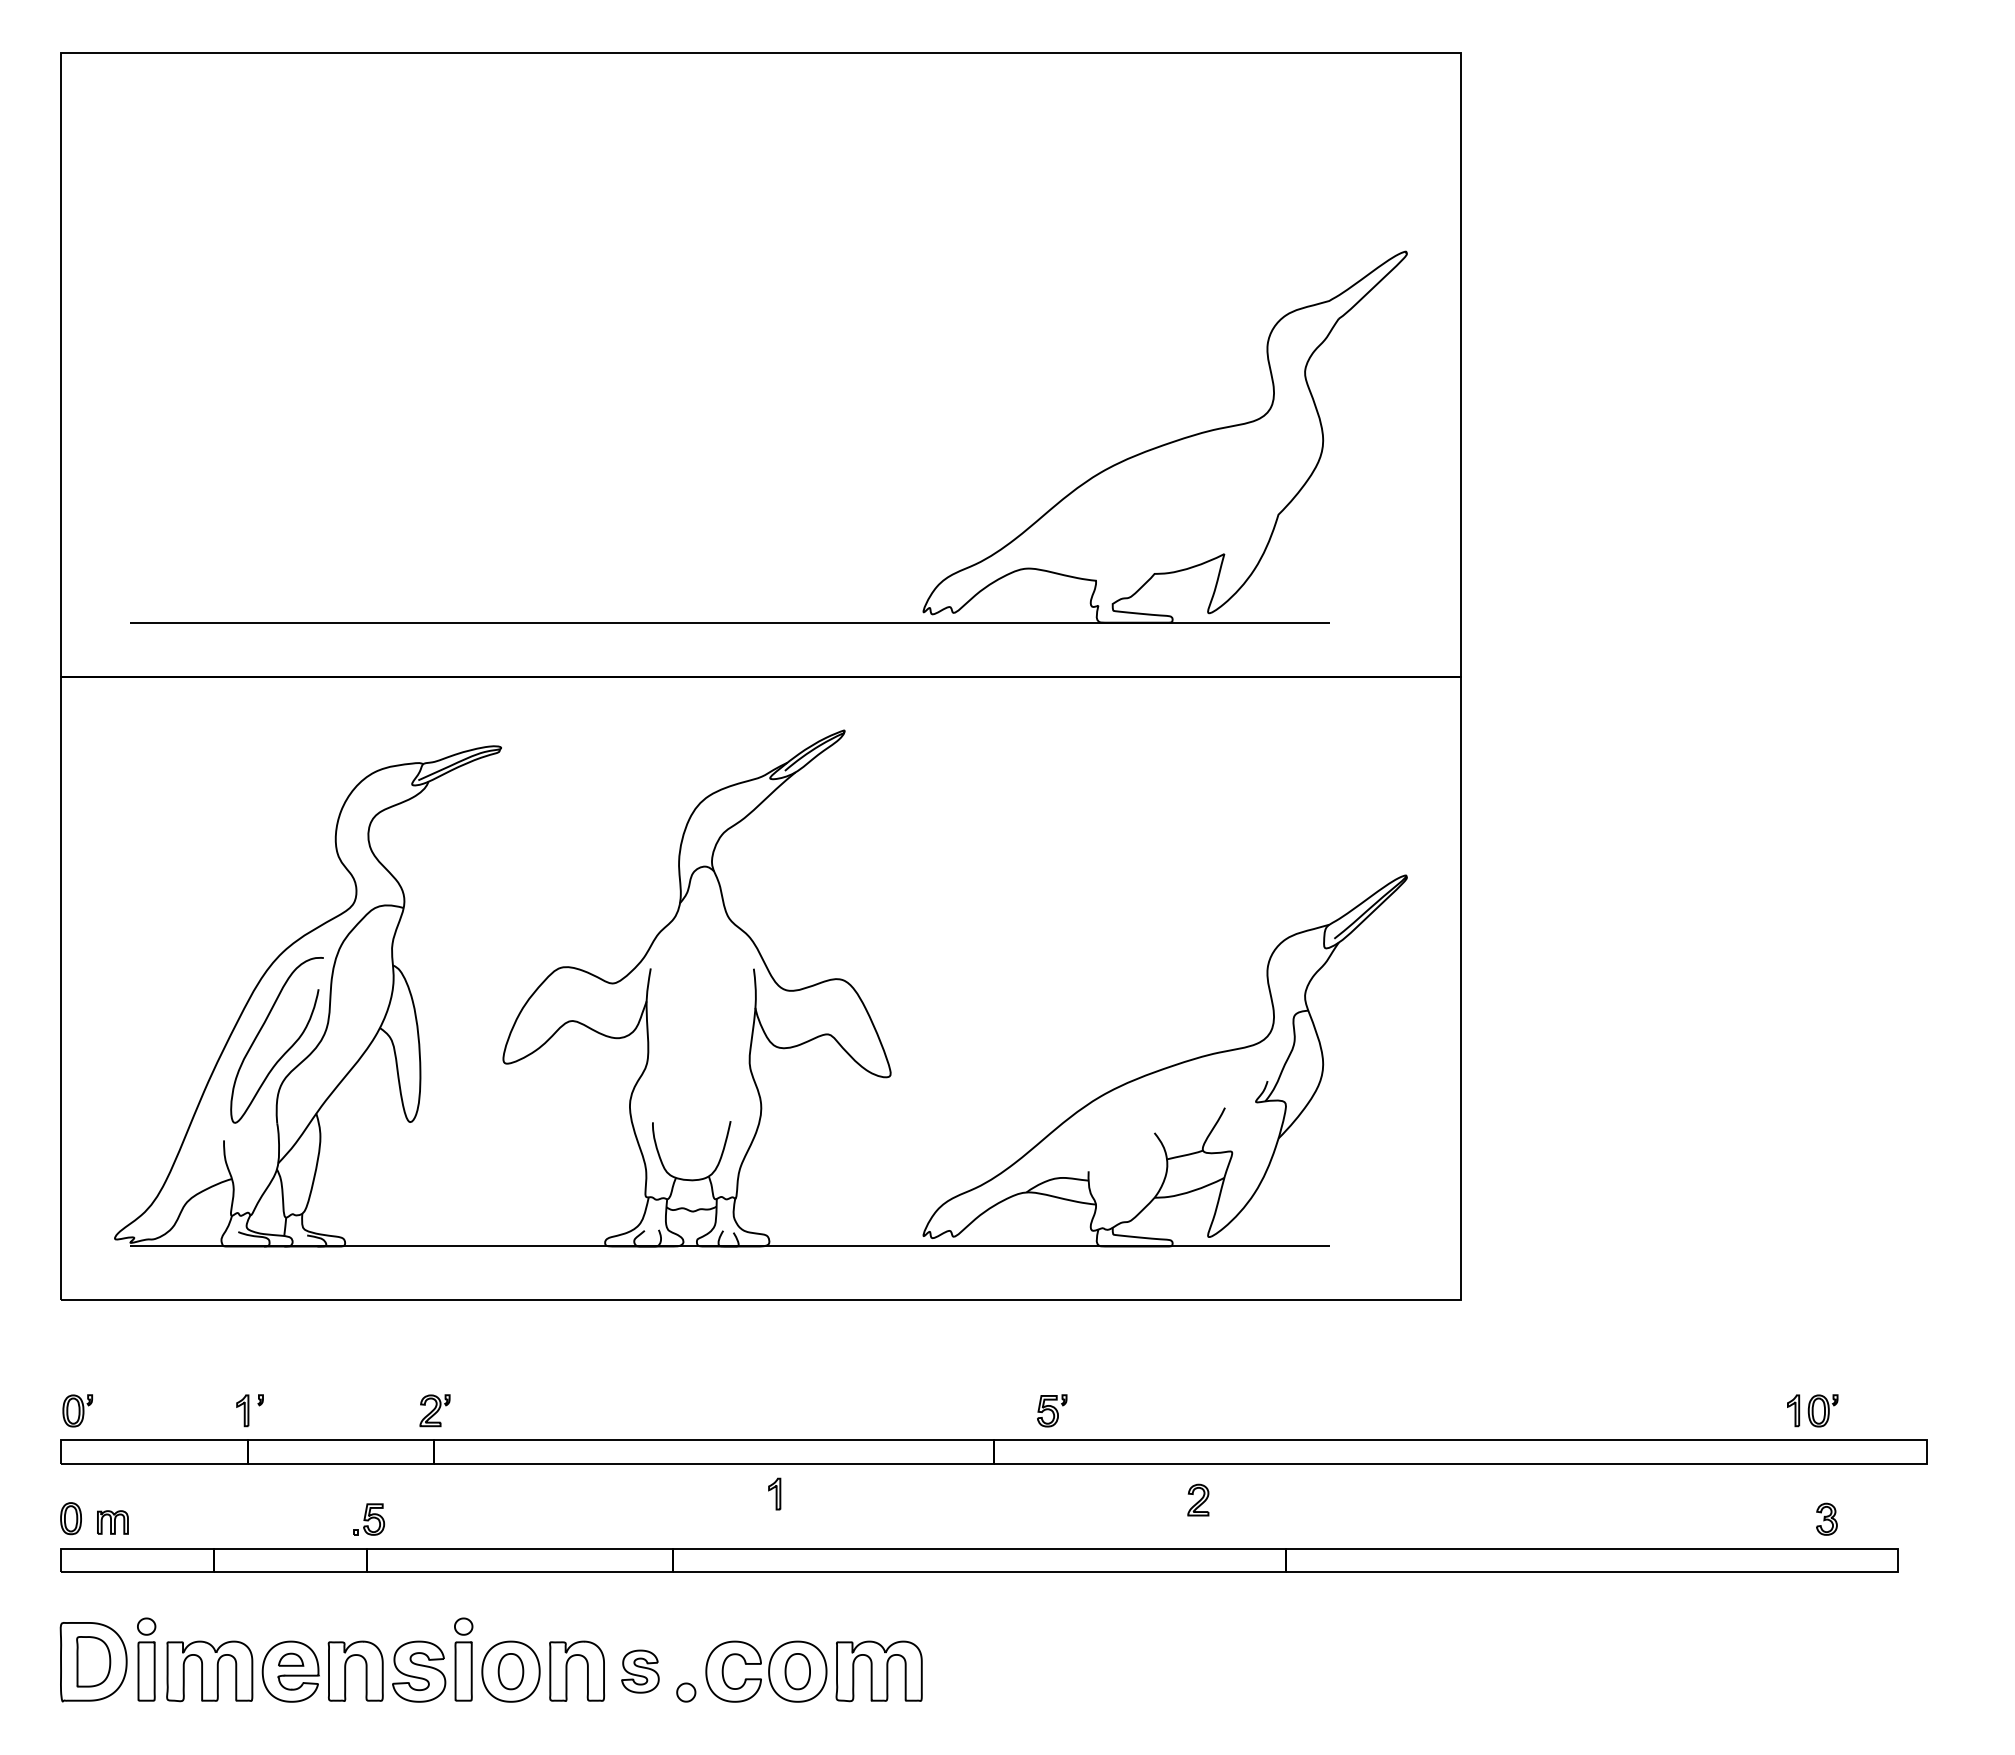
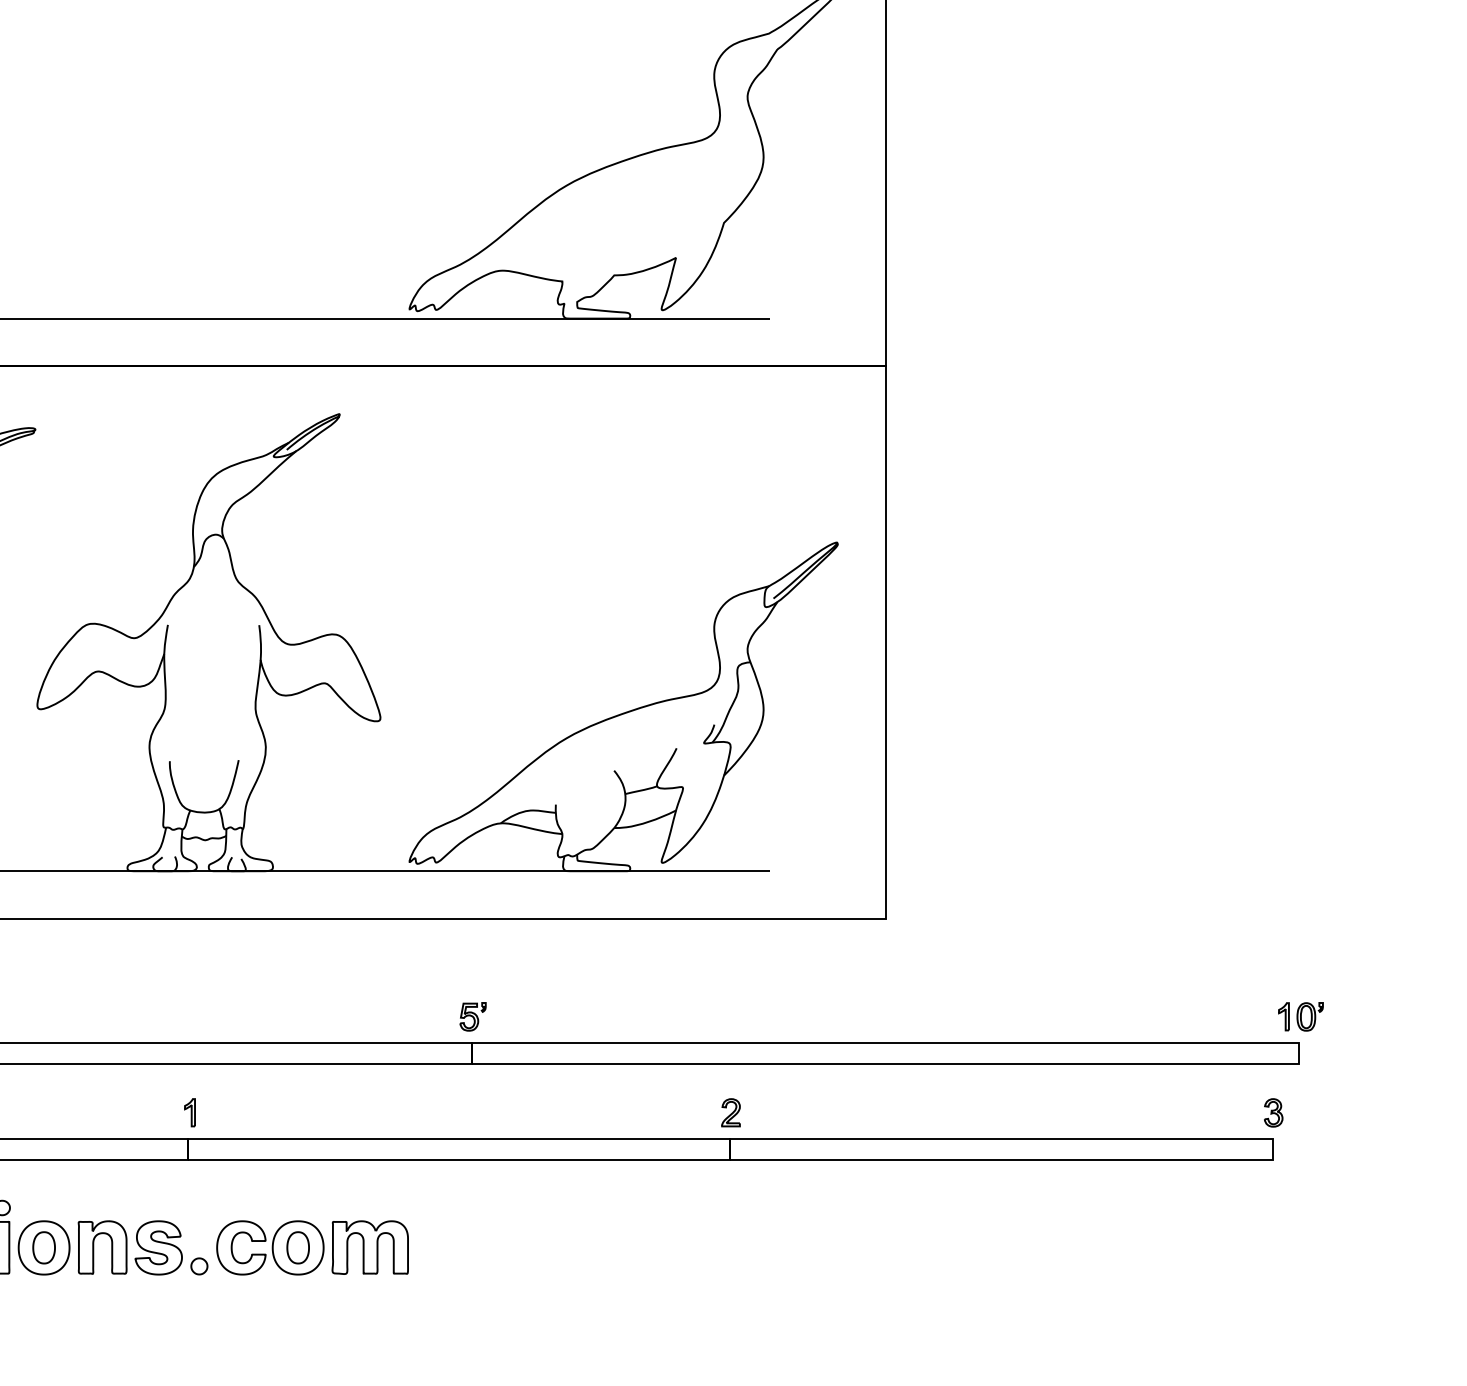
part: (1052, 1410) -> (473, 1016), moved
part: (1812, 1410) -> (1300, 1016), moved
part: (774, 1493) -> (189, 1112), moved
part: (1198, 1499) -> (731, 1112), moved
part: (1826, 1518) -> (1273, 1112), moved
part: (640, 1671) -> (158, 1247), size x1.43

